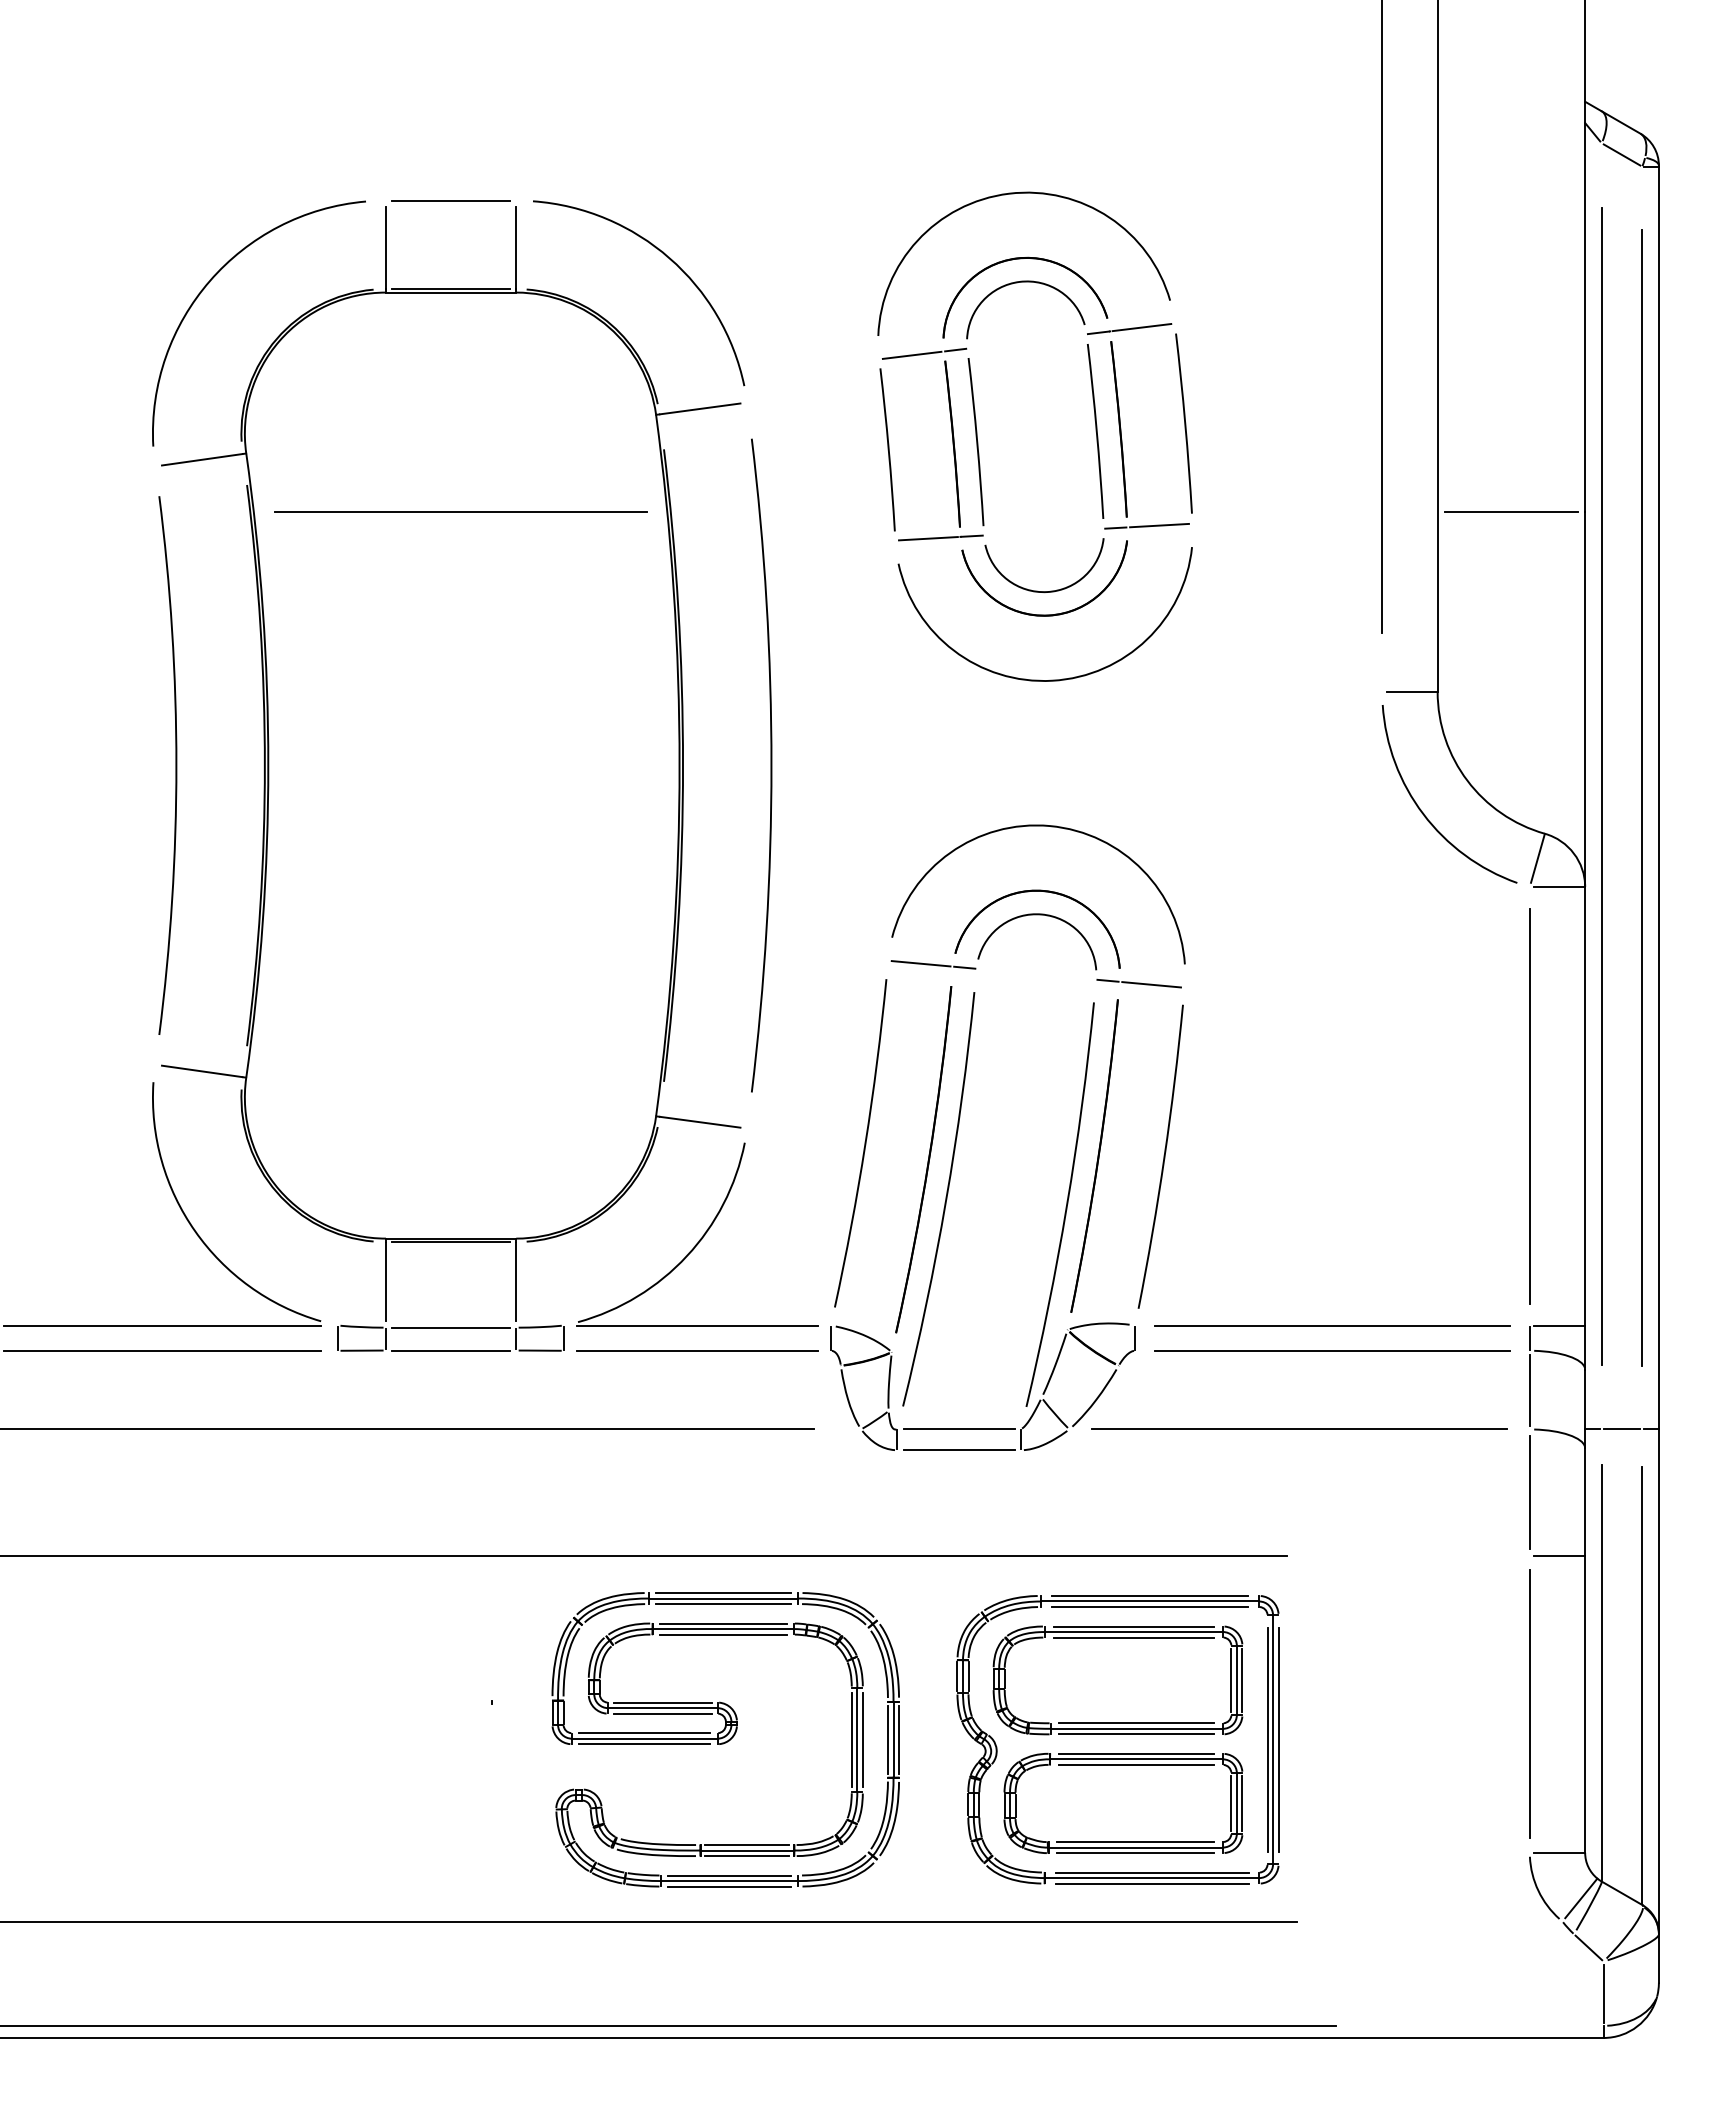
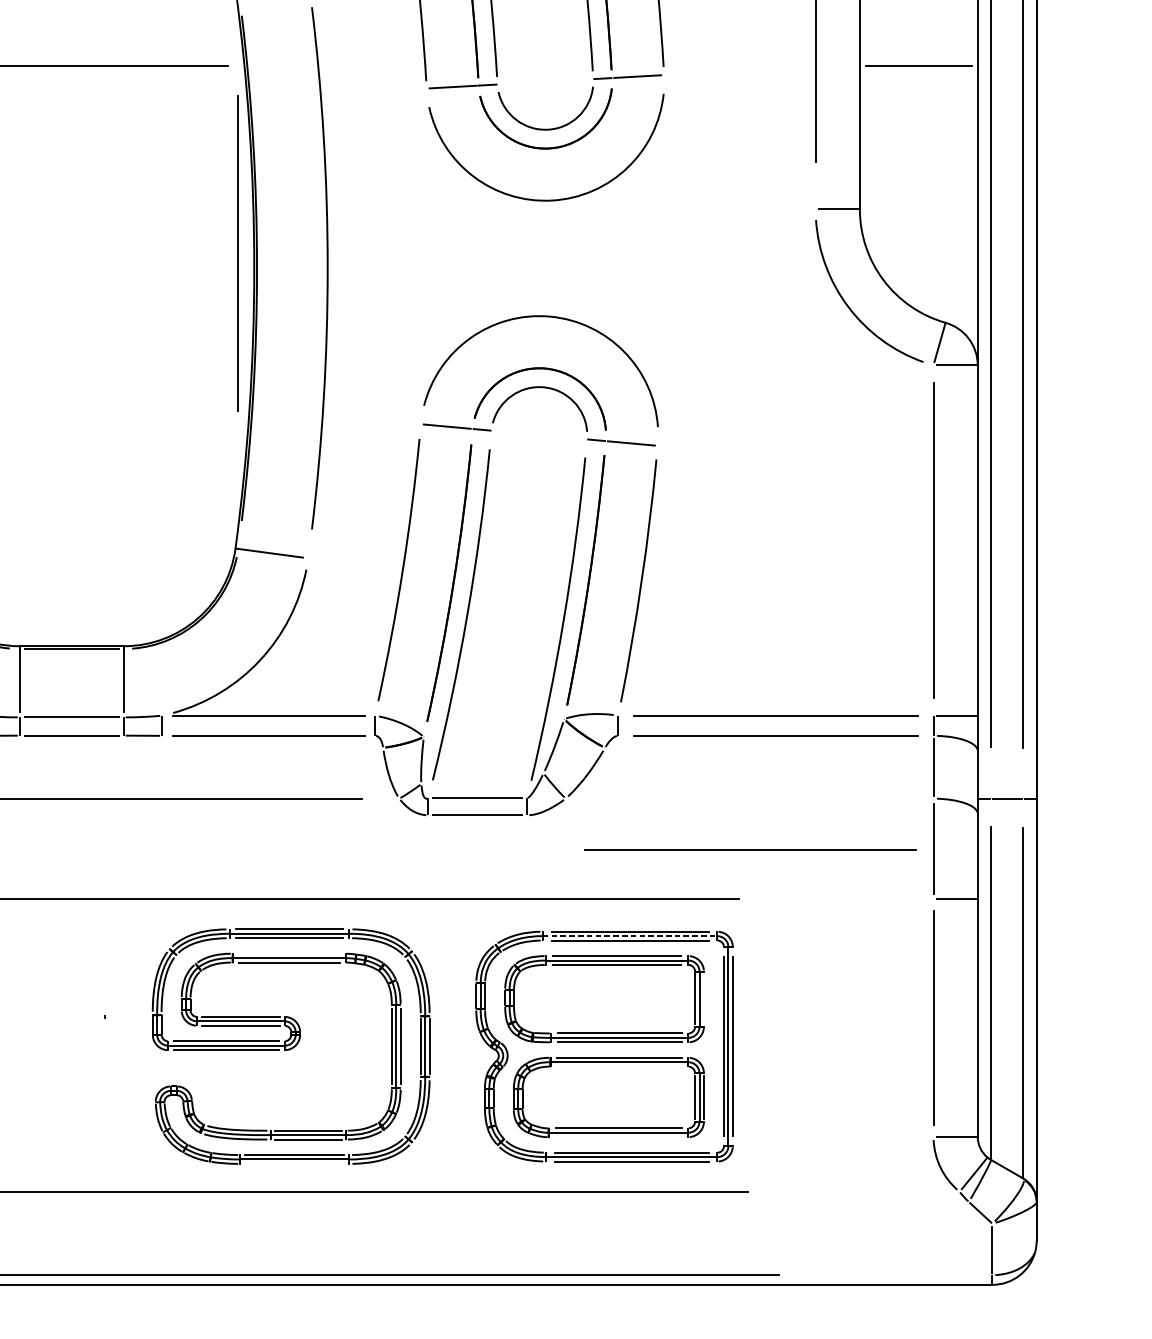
line: (658, 747) -> (237, 253), added
line: (1299, 1428) -> (750, 849), moved
line: (1150, 1601) -> (630, 936), solid -> dashed
line: (723, 1623) -> (289, 953), removed
line: (1242, 1680) -> (703, 999), removed
line: (1136, 1764) -> (619, 1066), removed
line: (1135, 1853) -> (618, 1137), removed
line: (729, 1886) -> (294, 1163), removed

